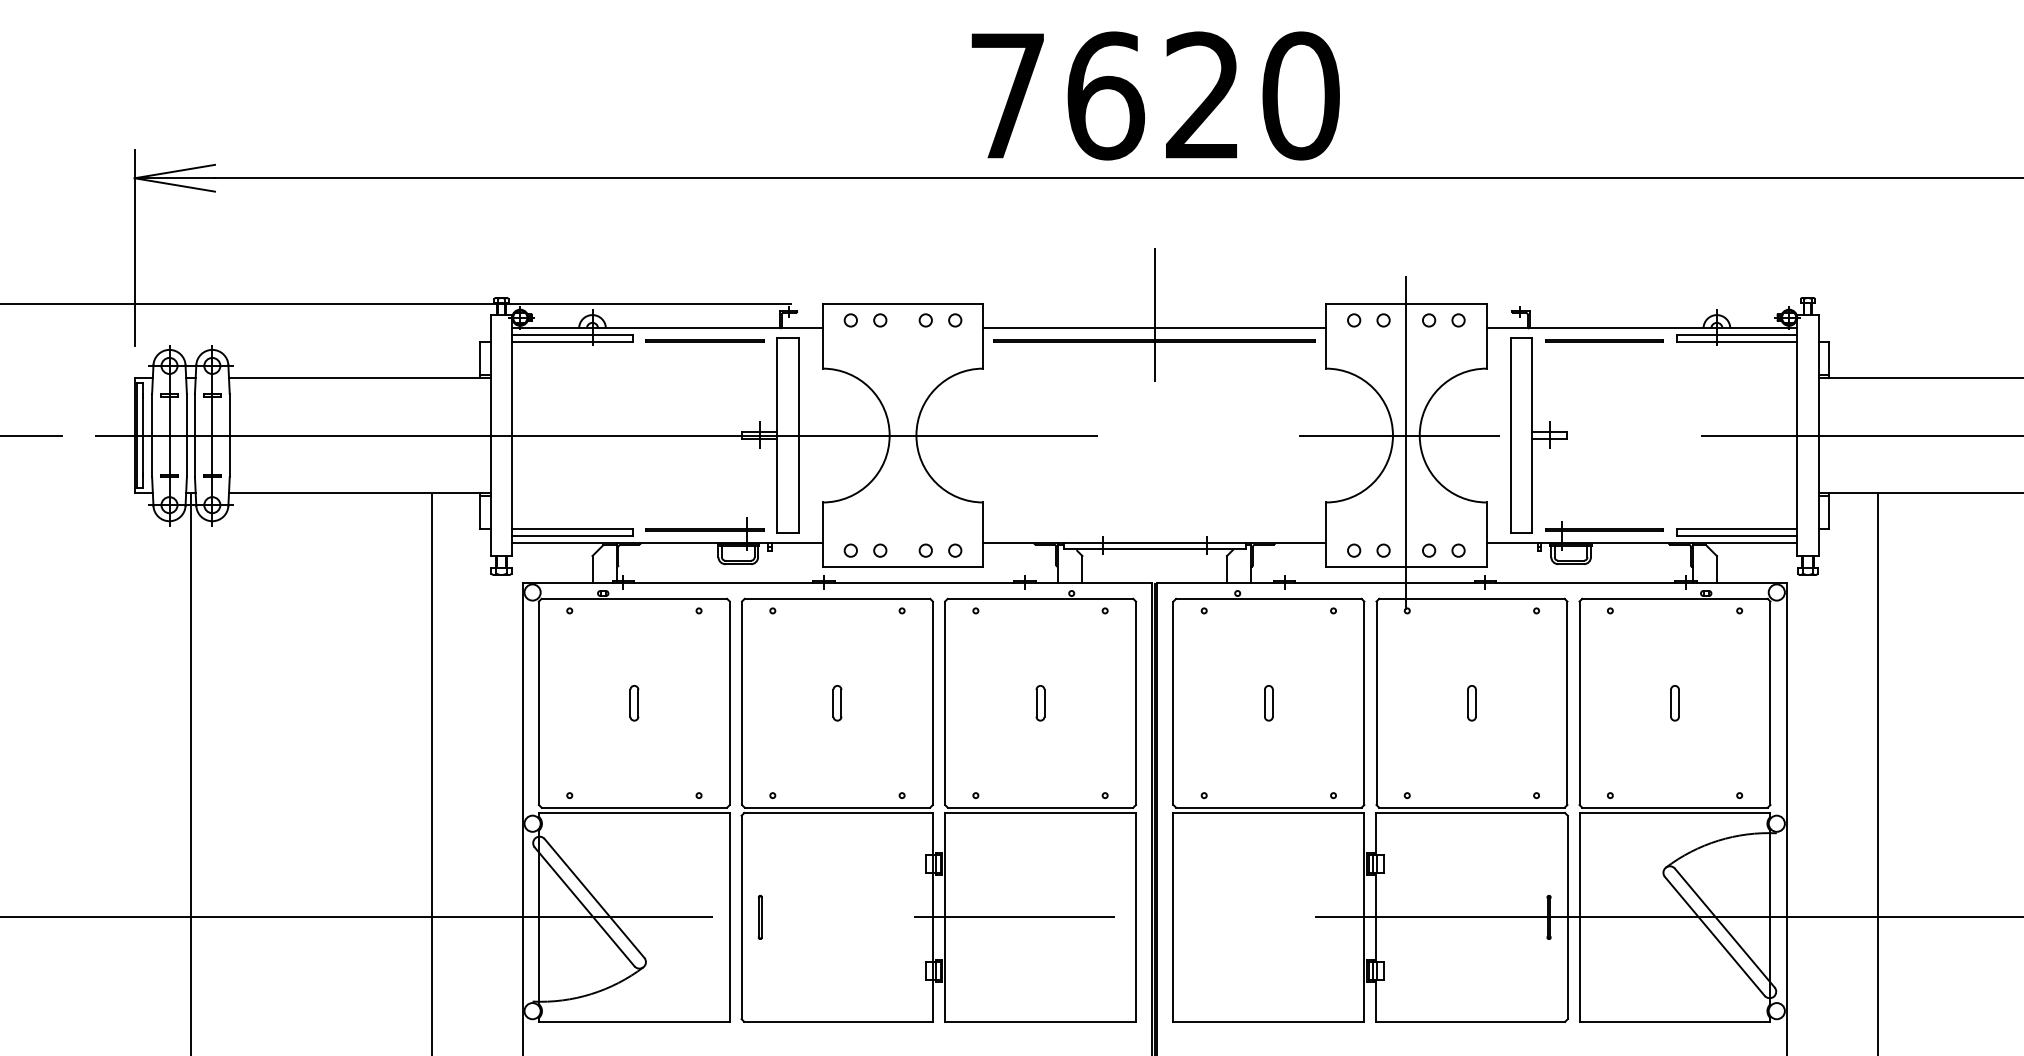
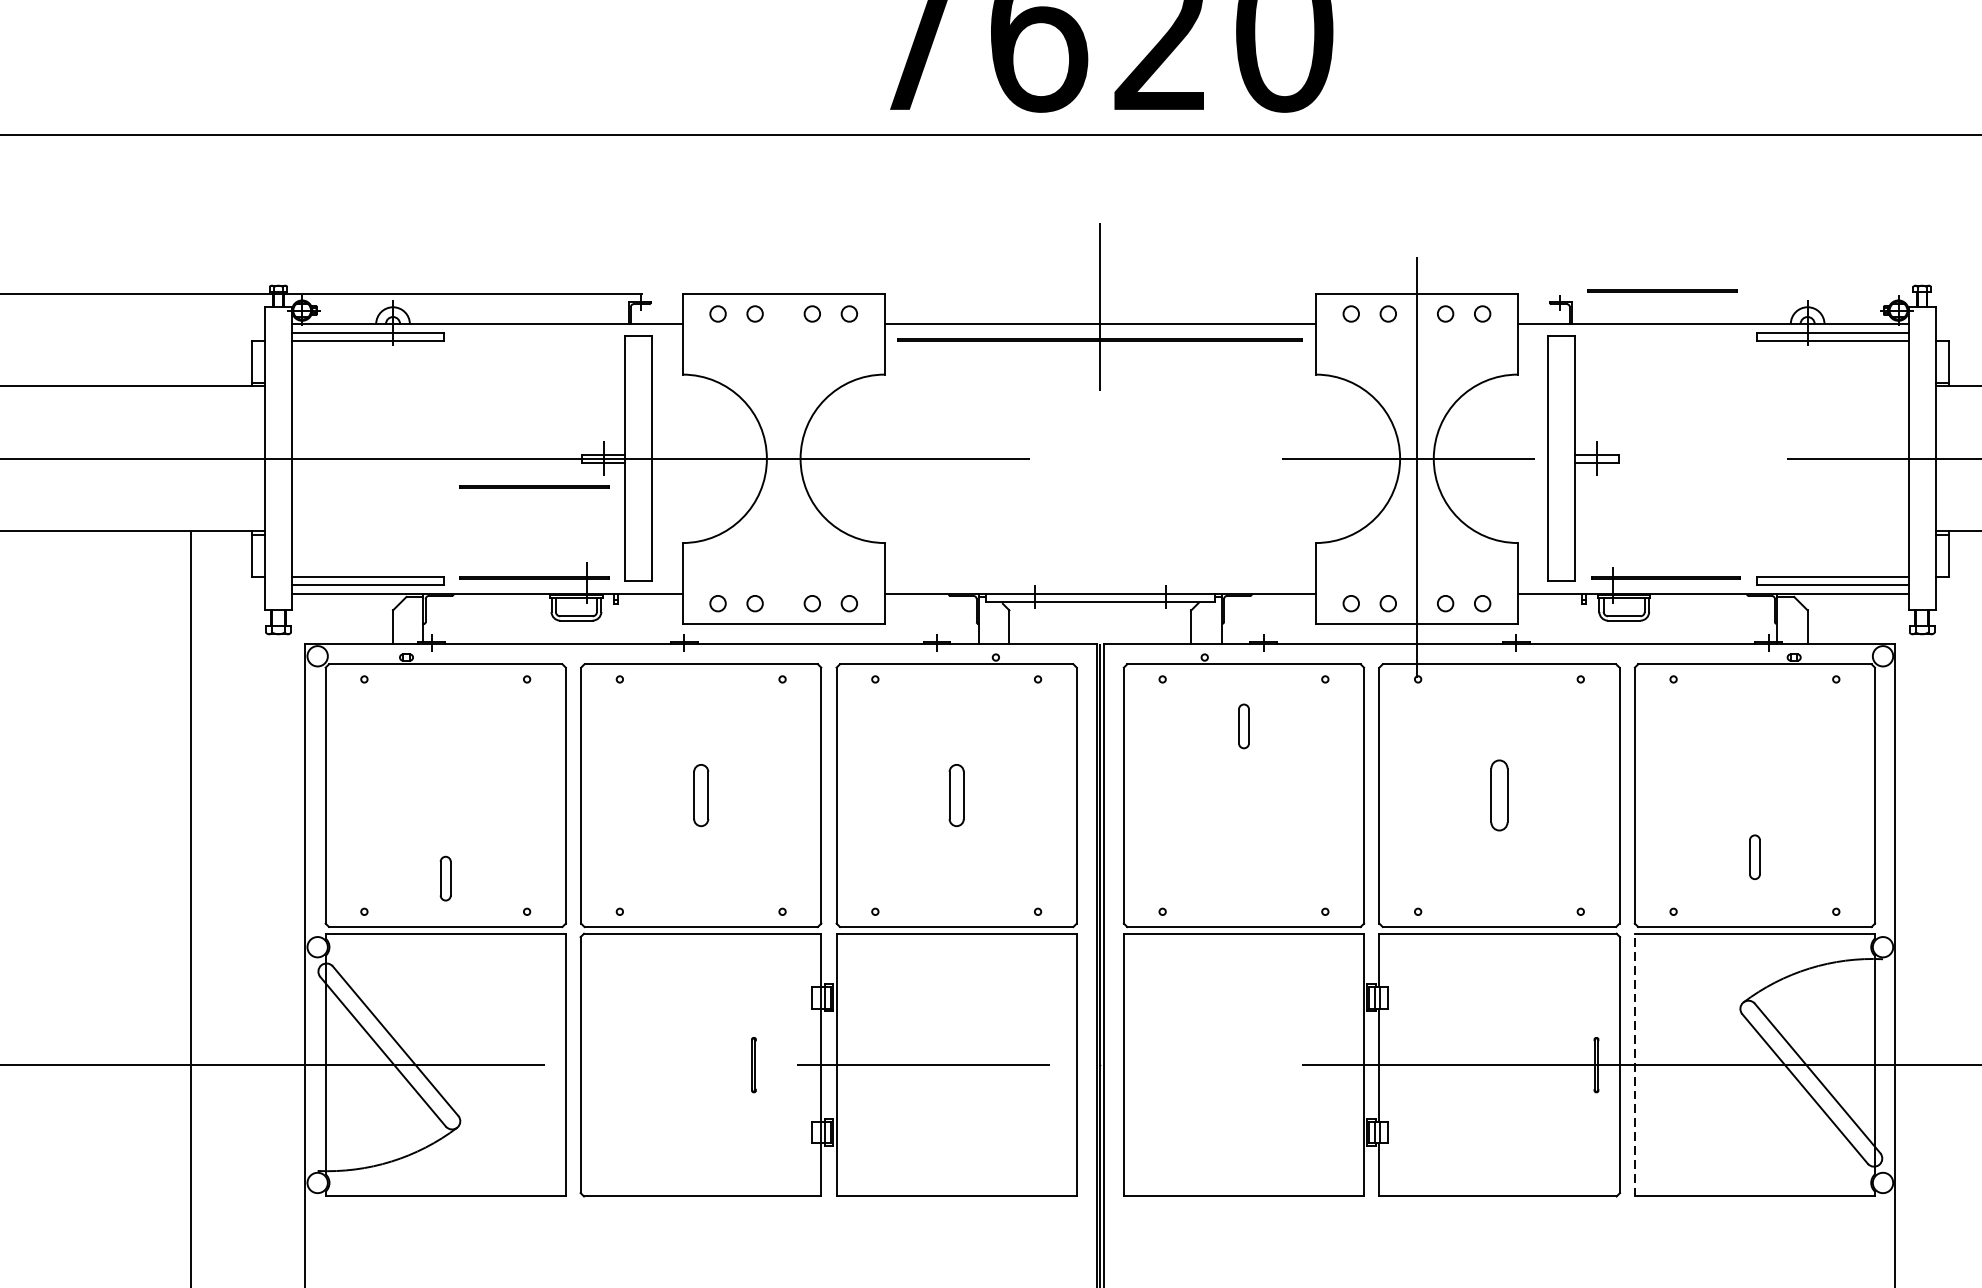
line: (704, 340) -> (533, 486), moved
line: (1604, 340) -> (1662, 290), moved
part: (634, 703) -> (445, 878), moved
part: (837, 703) -> (701, 795), size x1.4
part: (1040, 703) -> (956, 795), size x1.4
part: (1268, 703) -> (1243, 726), moved
part: (1471, 703) -> (1498, 795), size x1.6
part: (1674, 703) -> (1754, 857), moved
line: (1579, 916) -> (1634, 1063), solid -> dashed
part: (759, 917) -> (752, 1065), moved

